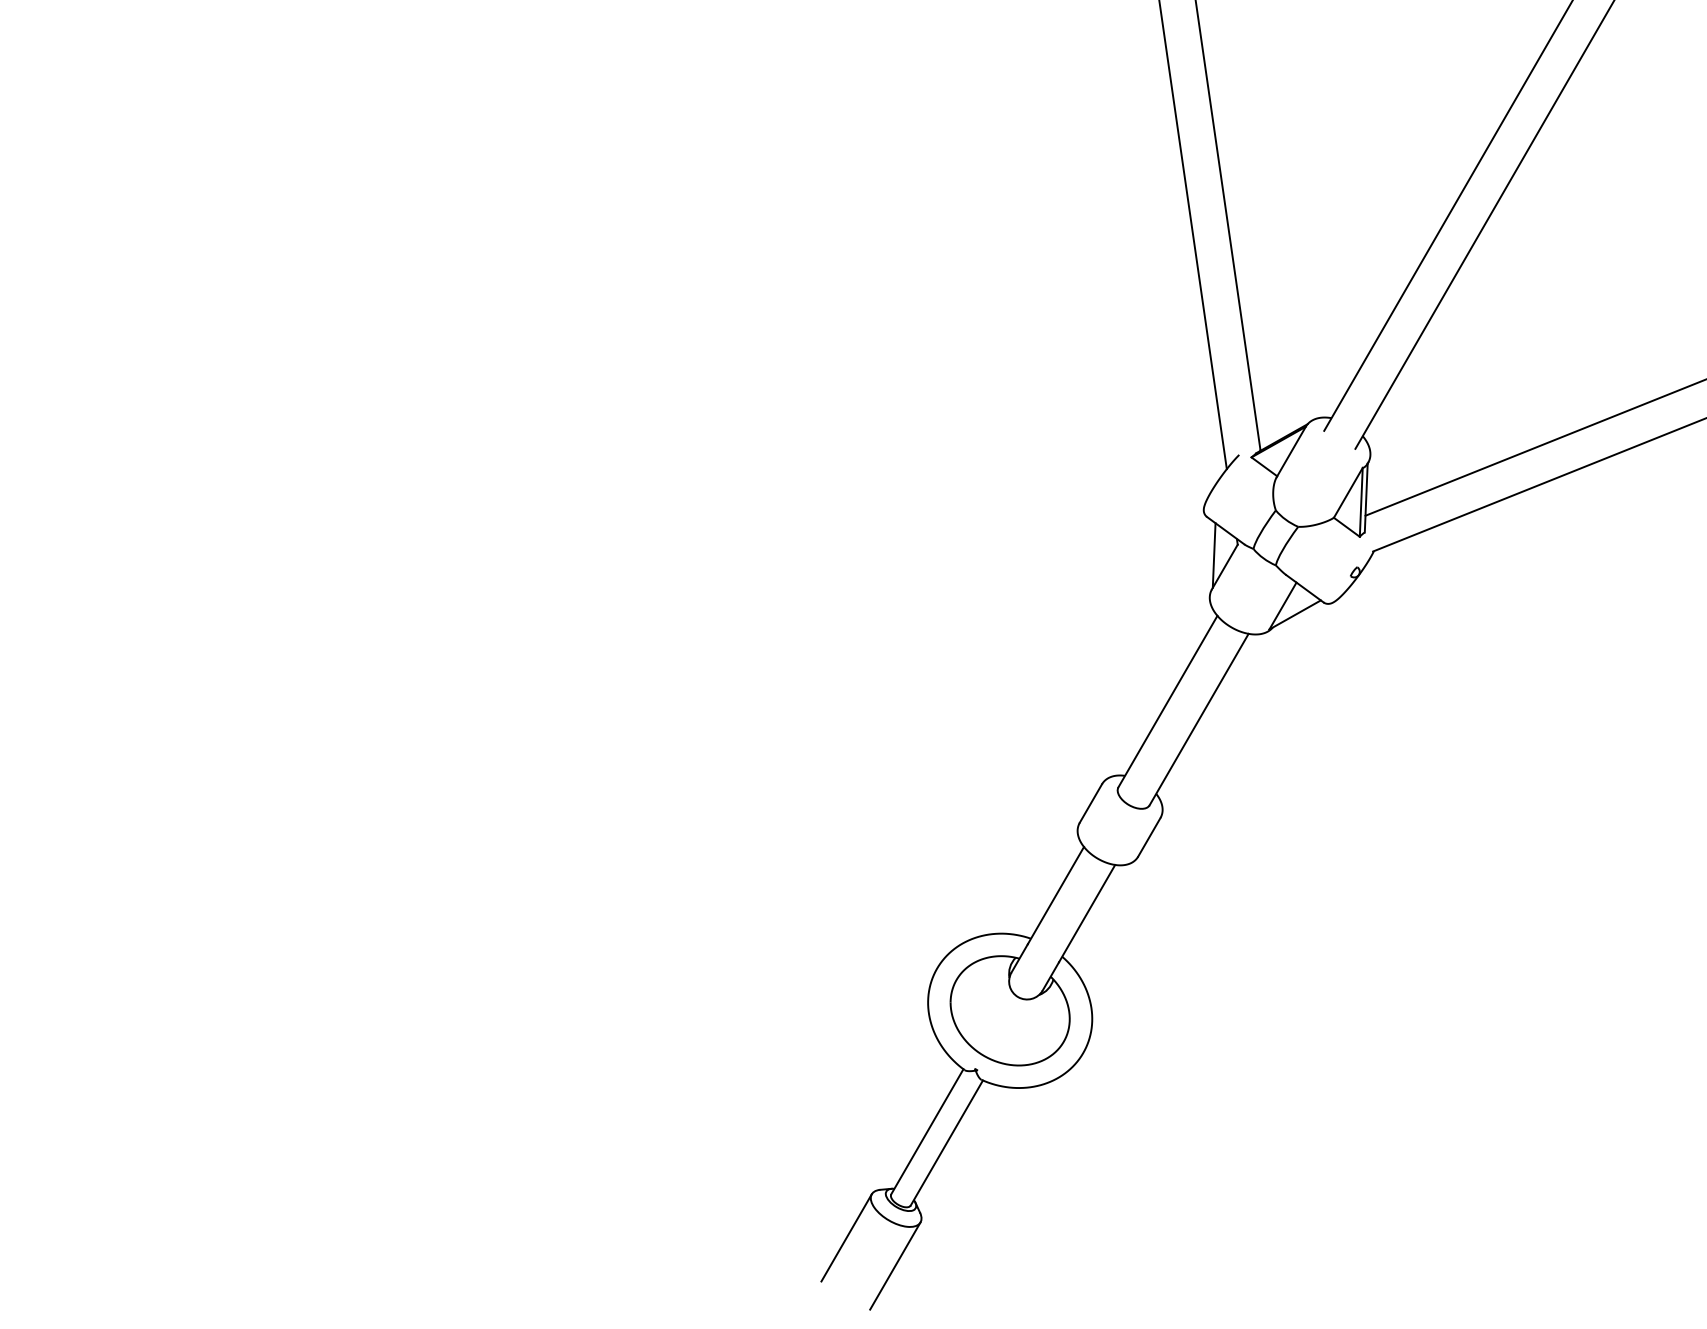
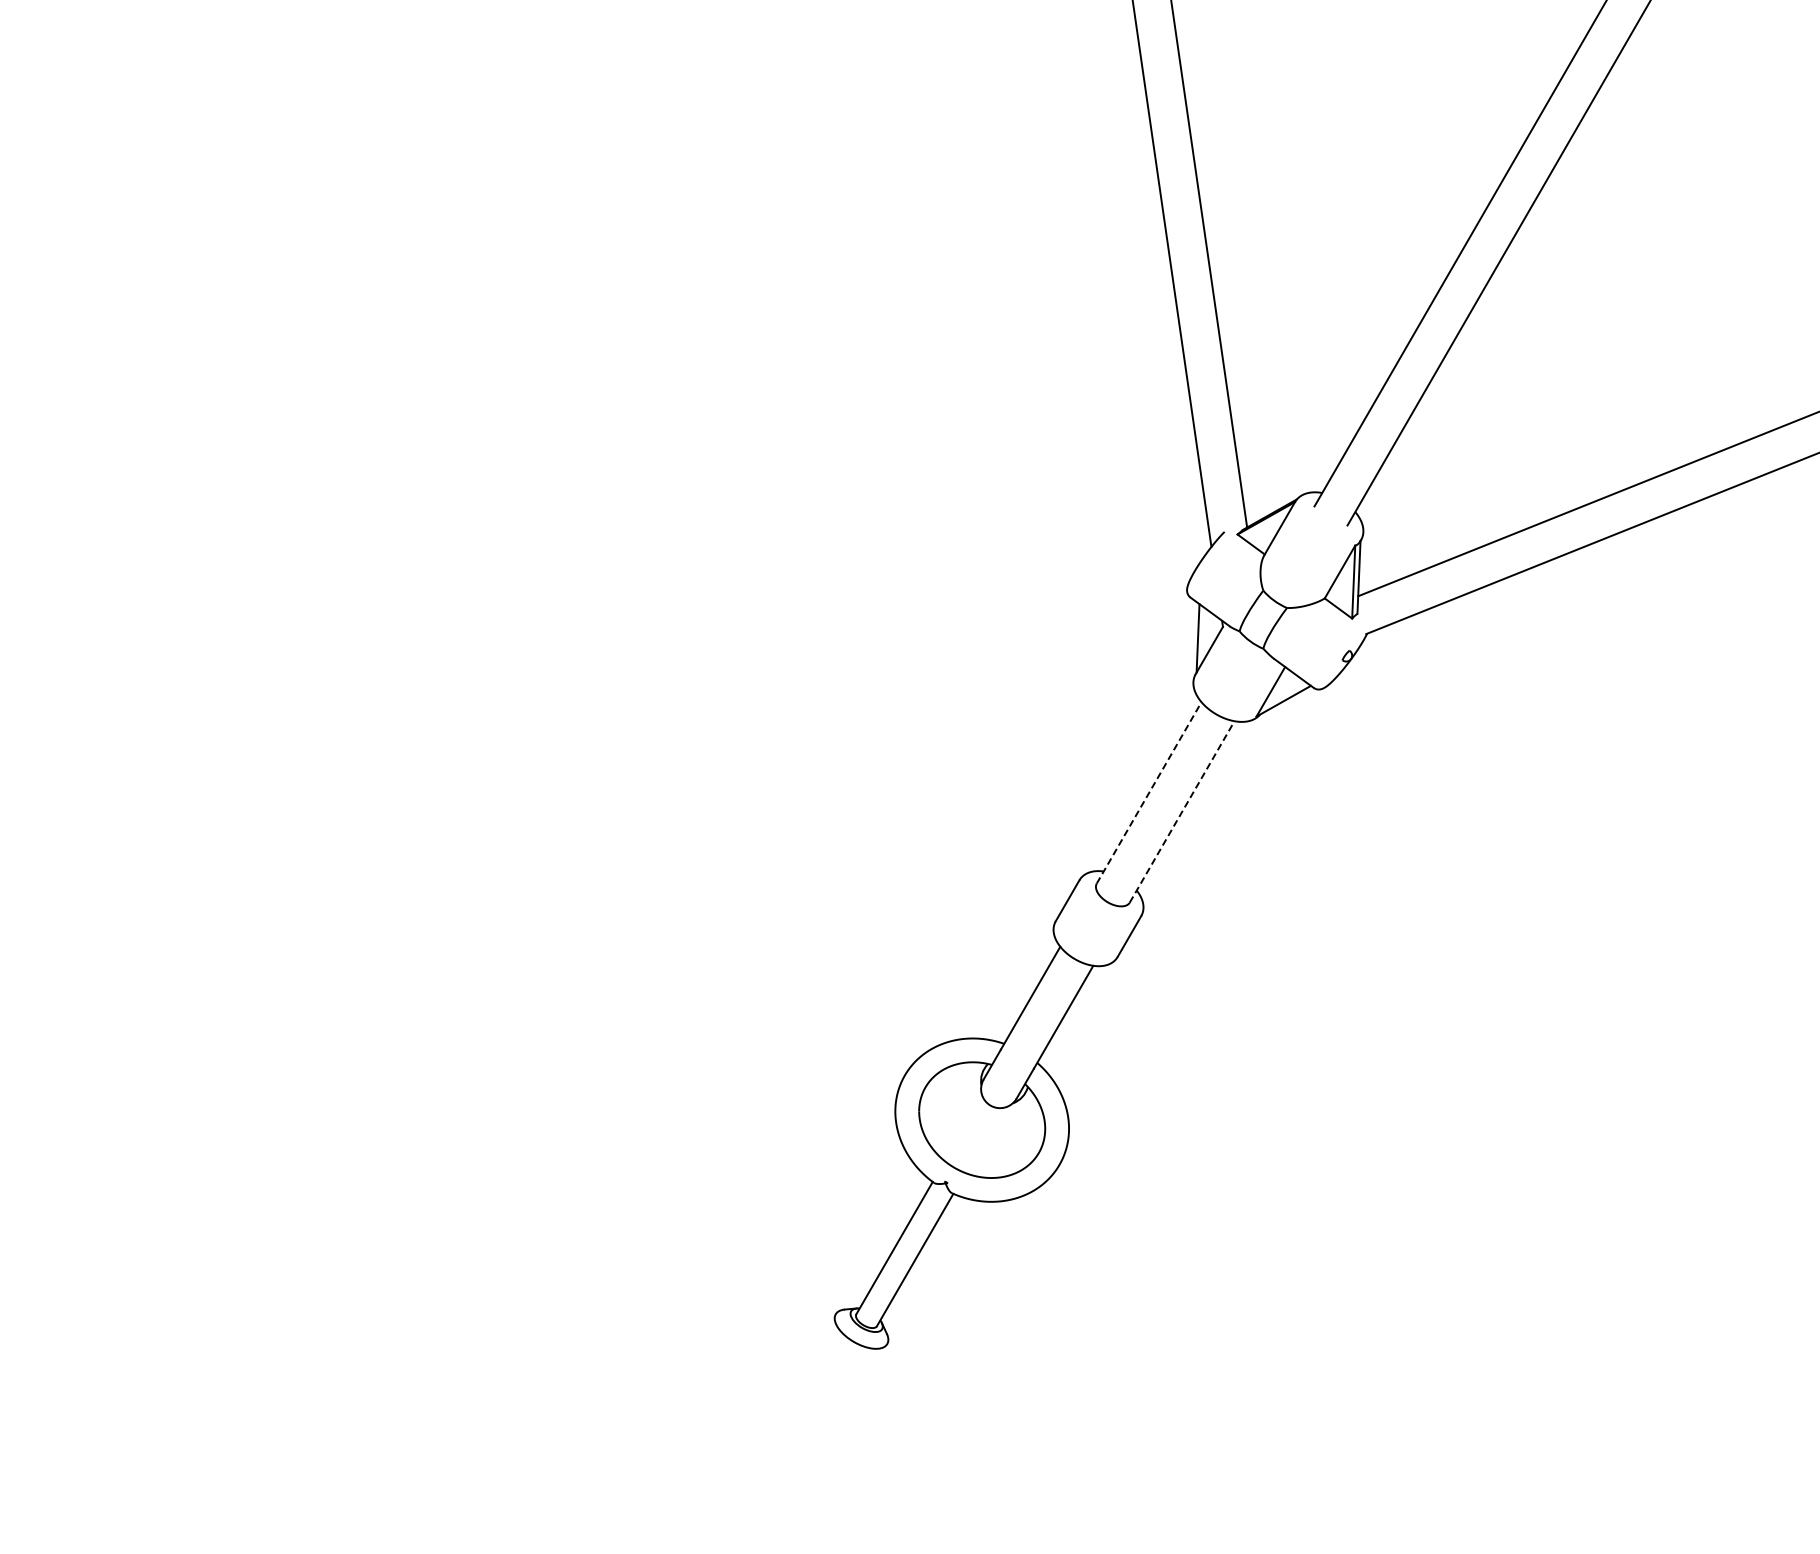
line: (1168, 701) -> (1149, 792), solid -> dashed
line: (1199, 719) -> (1182, 811), solid -> dashed
line: (846, 1237) -> (808, 1360), removed
line: (895, 1266) -> (860, 1390), removed

